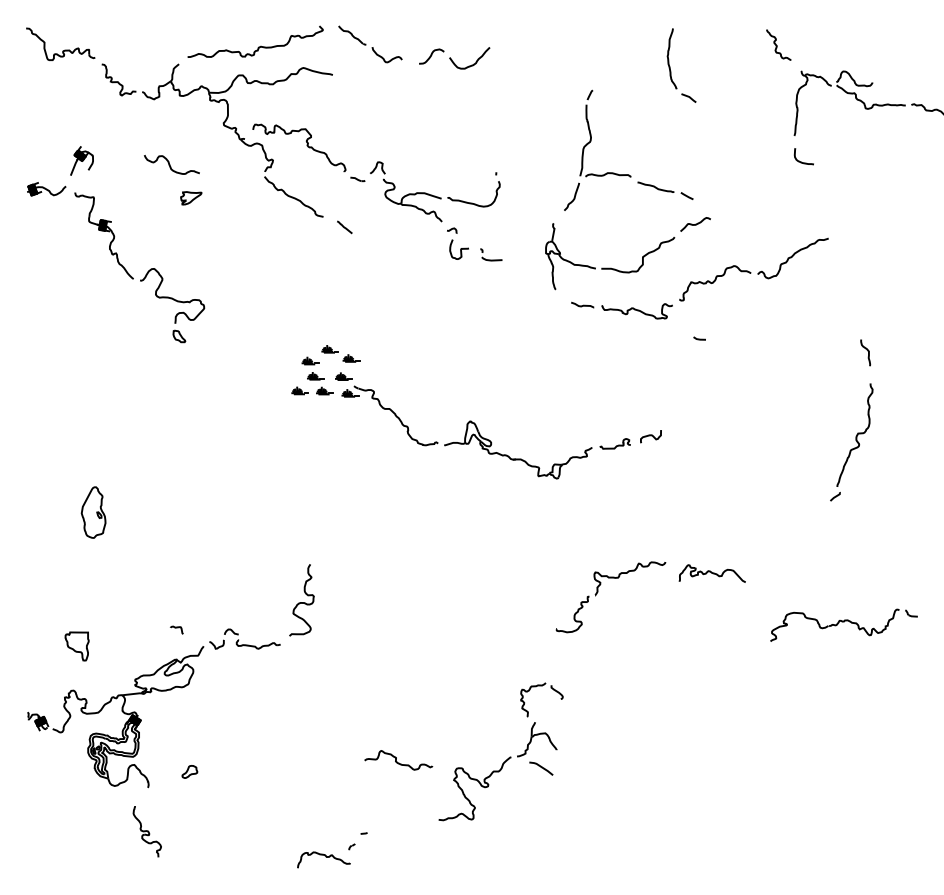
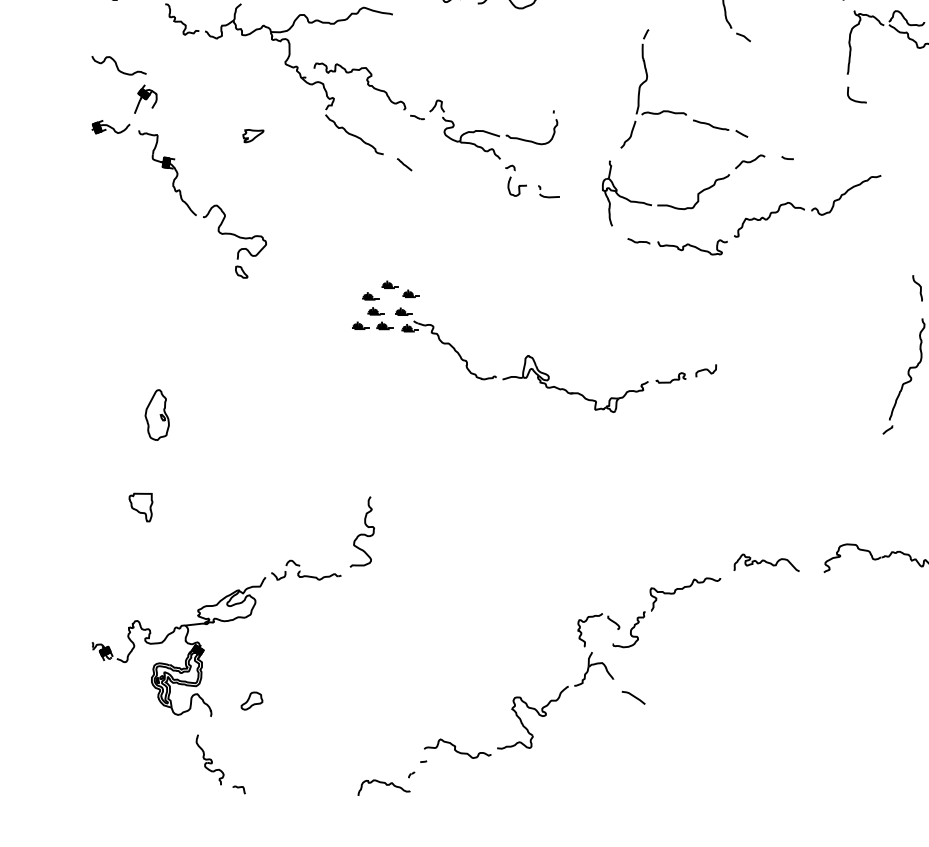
curve: (170, 164) -> (117, 65), moved
line: (699, 338) -> (787, 157), moved
part: (93, 512) -> (157, 415), moved
part: (711, 573) -> (765, 562), moved
part: (598, 592) -> (654, 608), moved
curve: (176, 628) -> (238, 788), moved
part: (76, 646) -> (140, 507), moved
curve: (397, 761) -> (456, 749), moved
curve: (541, 768) -> (633, 697), moved
part: (189, 771) -> (251, 700), size x1.43

